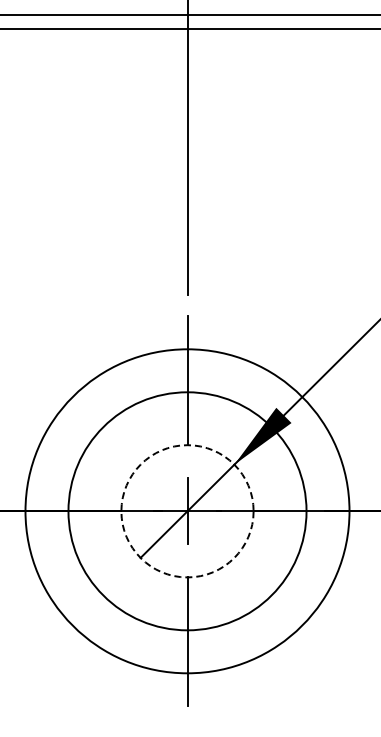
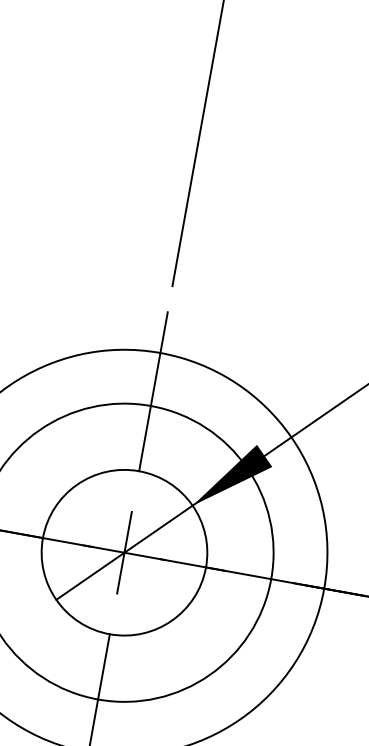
circle: (187, 511) -> (124, 552), dashed -> solid

